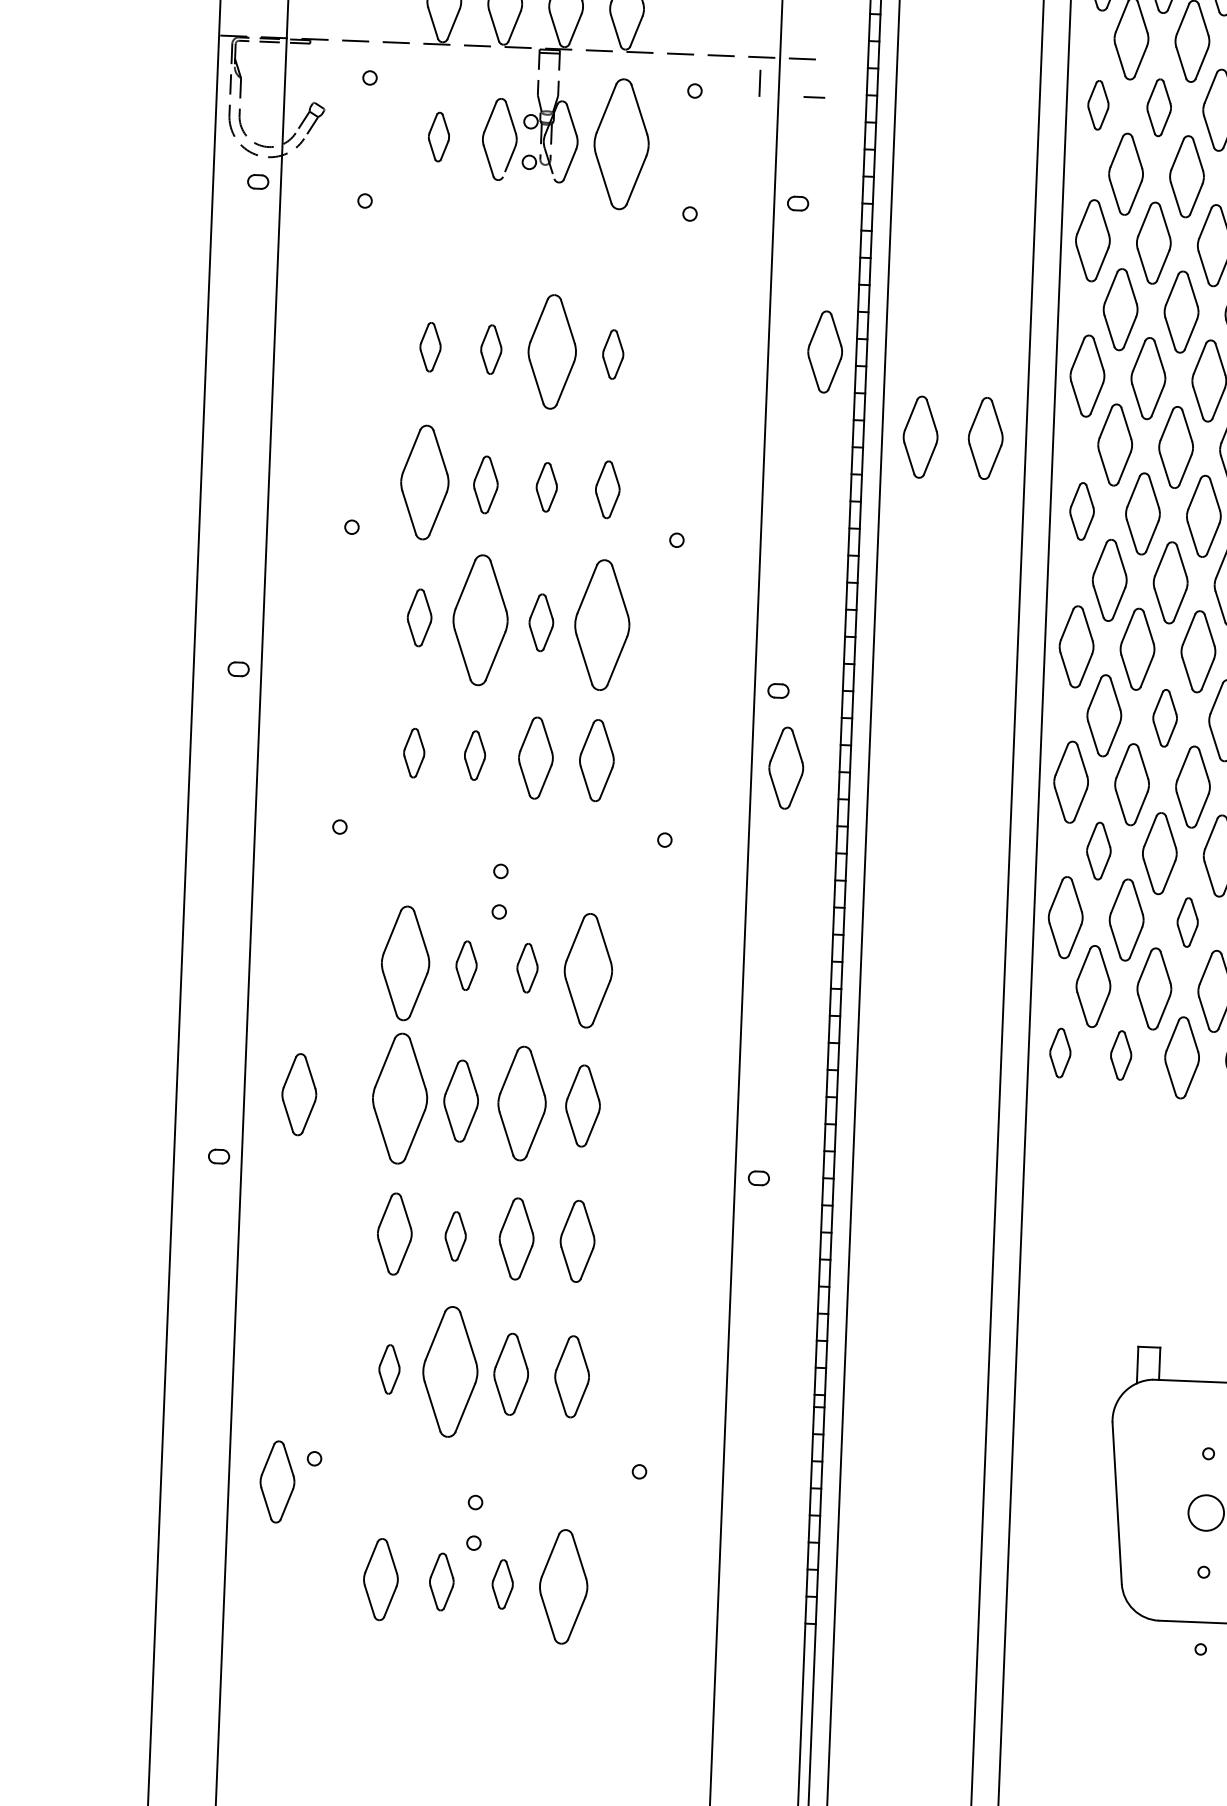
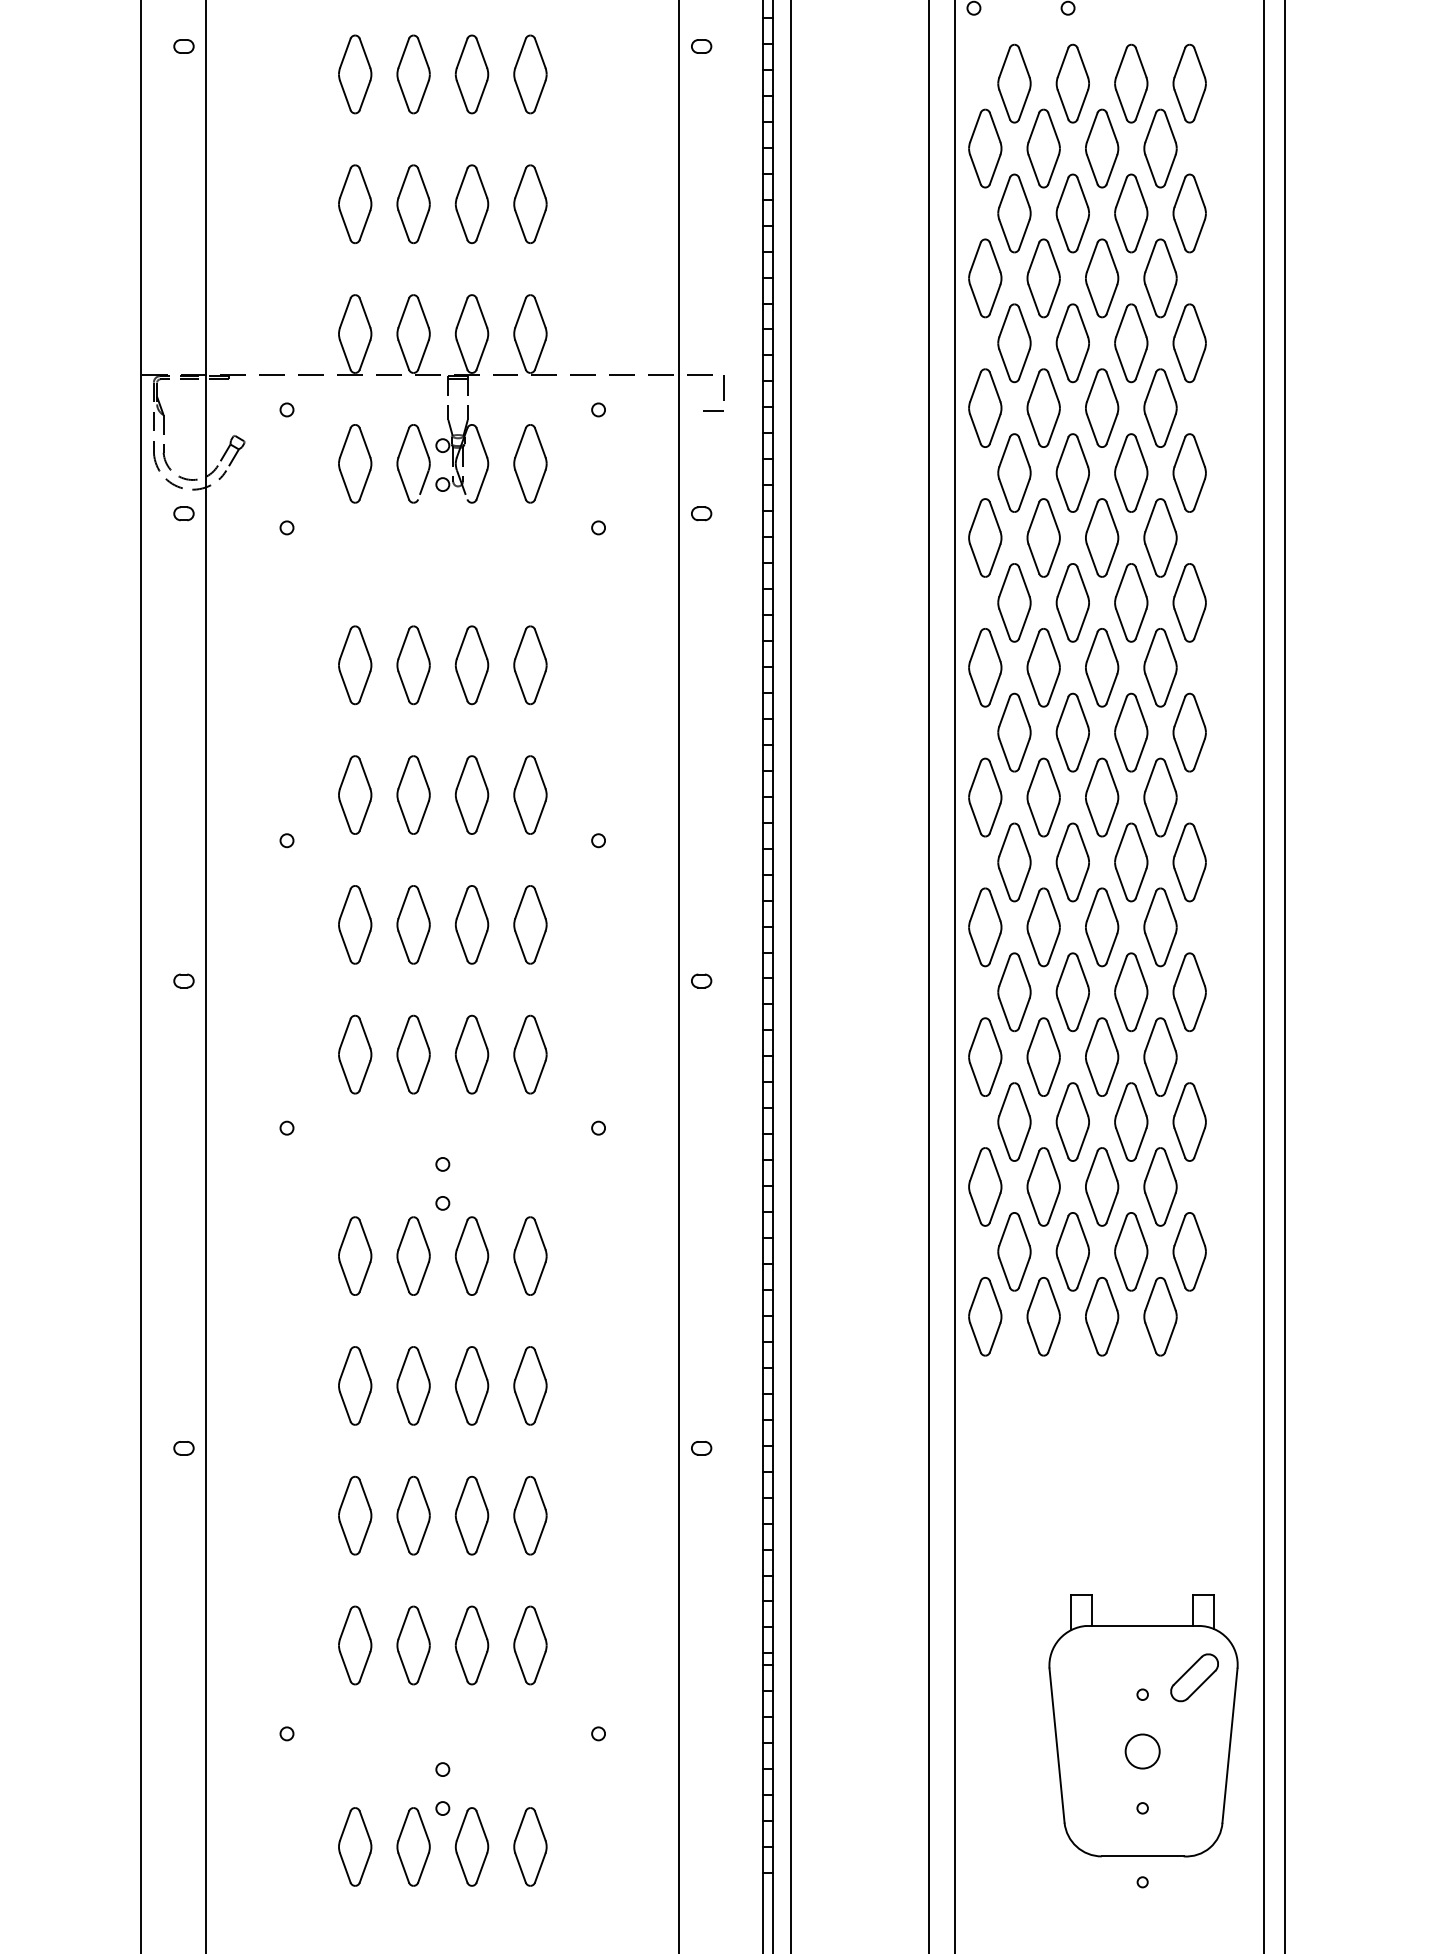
line: (759, 82) -> (723, 387), moved
part: (1098, 104) -> (985, 407), size x1.67
part: (1159, 107) -> (1043, 407), size x1.43
part: (439, 136) -> (355, 463), size x1.67
part: (621, 144) -> (530, 463), size x0.62
part: (430, 347) -> (355, 665), size x1.67
part: (491, 349) -> (413, 665), size x1.67
part: (825, 351) -> (733, 654), removed
part: (551, 352) -> (471, 665), size x0.71
part: (613, 354) -> (530, 665), size x1.67
part: (920, 437) -> (827, 732), removed
part: (985, 438) -> (890, 731), removed
part: (425, 481) -> (355, 794), size x0.71
part: (485, 484) -> (413, 794), size x1.43
part: (546, 486) -> (471, 794), size x1.67
part: (607, 489) -> (530, 794), size x1.43
part: (1082, 511) -> (985, 797), size x1.43
part: (419, 617) -> (355, 924), size x1.43
part: (480, 619) -> (413, 924), size x0.62
part: (540, 622) -> (471, 924), size x1.43
part: (602, 624) -> (530, 924), size x0.62
part: (1164, 718) -> (1072, 992), size x1.43
part: (414, 753) -> (355, 1054), size x1.67
part: (474, 755) -> (413, 1054), size x1.67
part: (785, 768) -> (711, 1054), removed
part: (1098, 850) -> (1014, 1121), size x1.43
part: (1187, 922) -> (1102, 1186), size x1.67
part: (406, 962) -> (355, 1255), size x0.71
part: (466, 965) -> (413, 1255), size x1.67
part: (527, 967) -> (471, 1255), size x1.67
part: (588, 970) -> (530, 1255), size x0.71
part: (1060, 1052) -> (985, 1316), size x1.67
part: (1121, 1055) -> (1043, 1316), size x1.67
part: (299, 1094) -> (258, 1385), removed
part: (400, 1098) -> (355, 1385), size x0.62
part: (521, 1103) -> (471, 1385), size x0.71
part: (455, 1236) -> (413, 1515), size x1.67
part: (389, 1369) -> (355, 1645), size x1.67
part: (450, 1371) -> (413, 1645), size x0.62
part: (277, 1481) -> (252, 1757), removed
part: (441, 1581) -> (413, 1846), size x1.43
part: (502, 1583) -> (471, 1846), size x1.67
part: (563, 1586) -> (530, 1846), size x0.71

